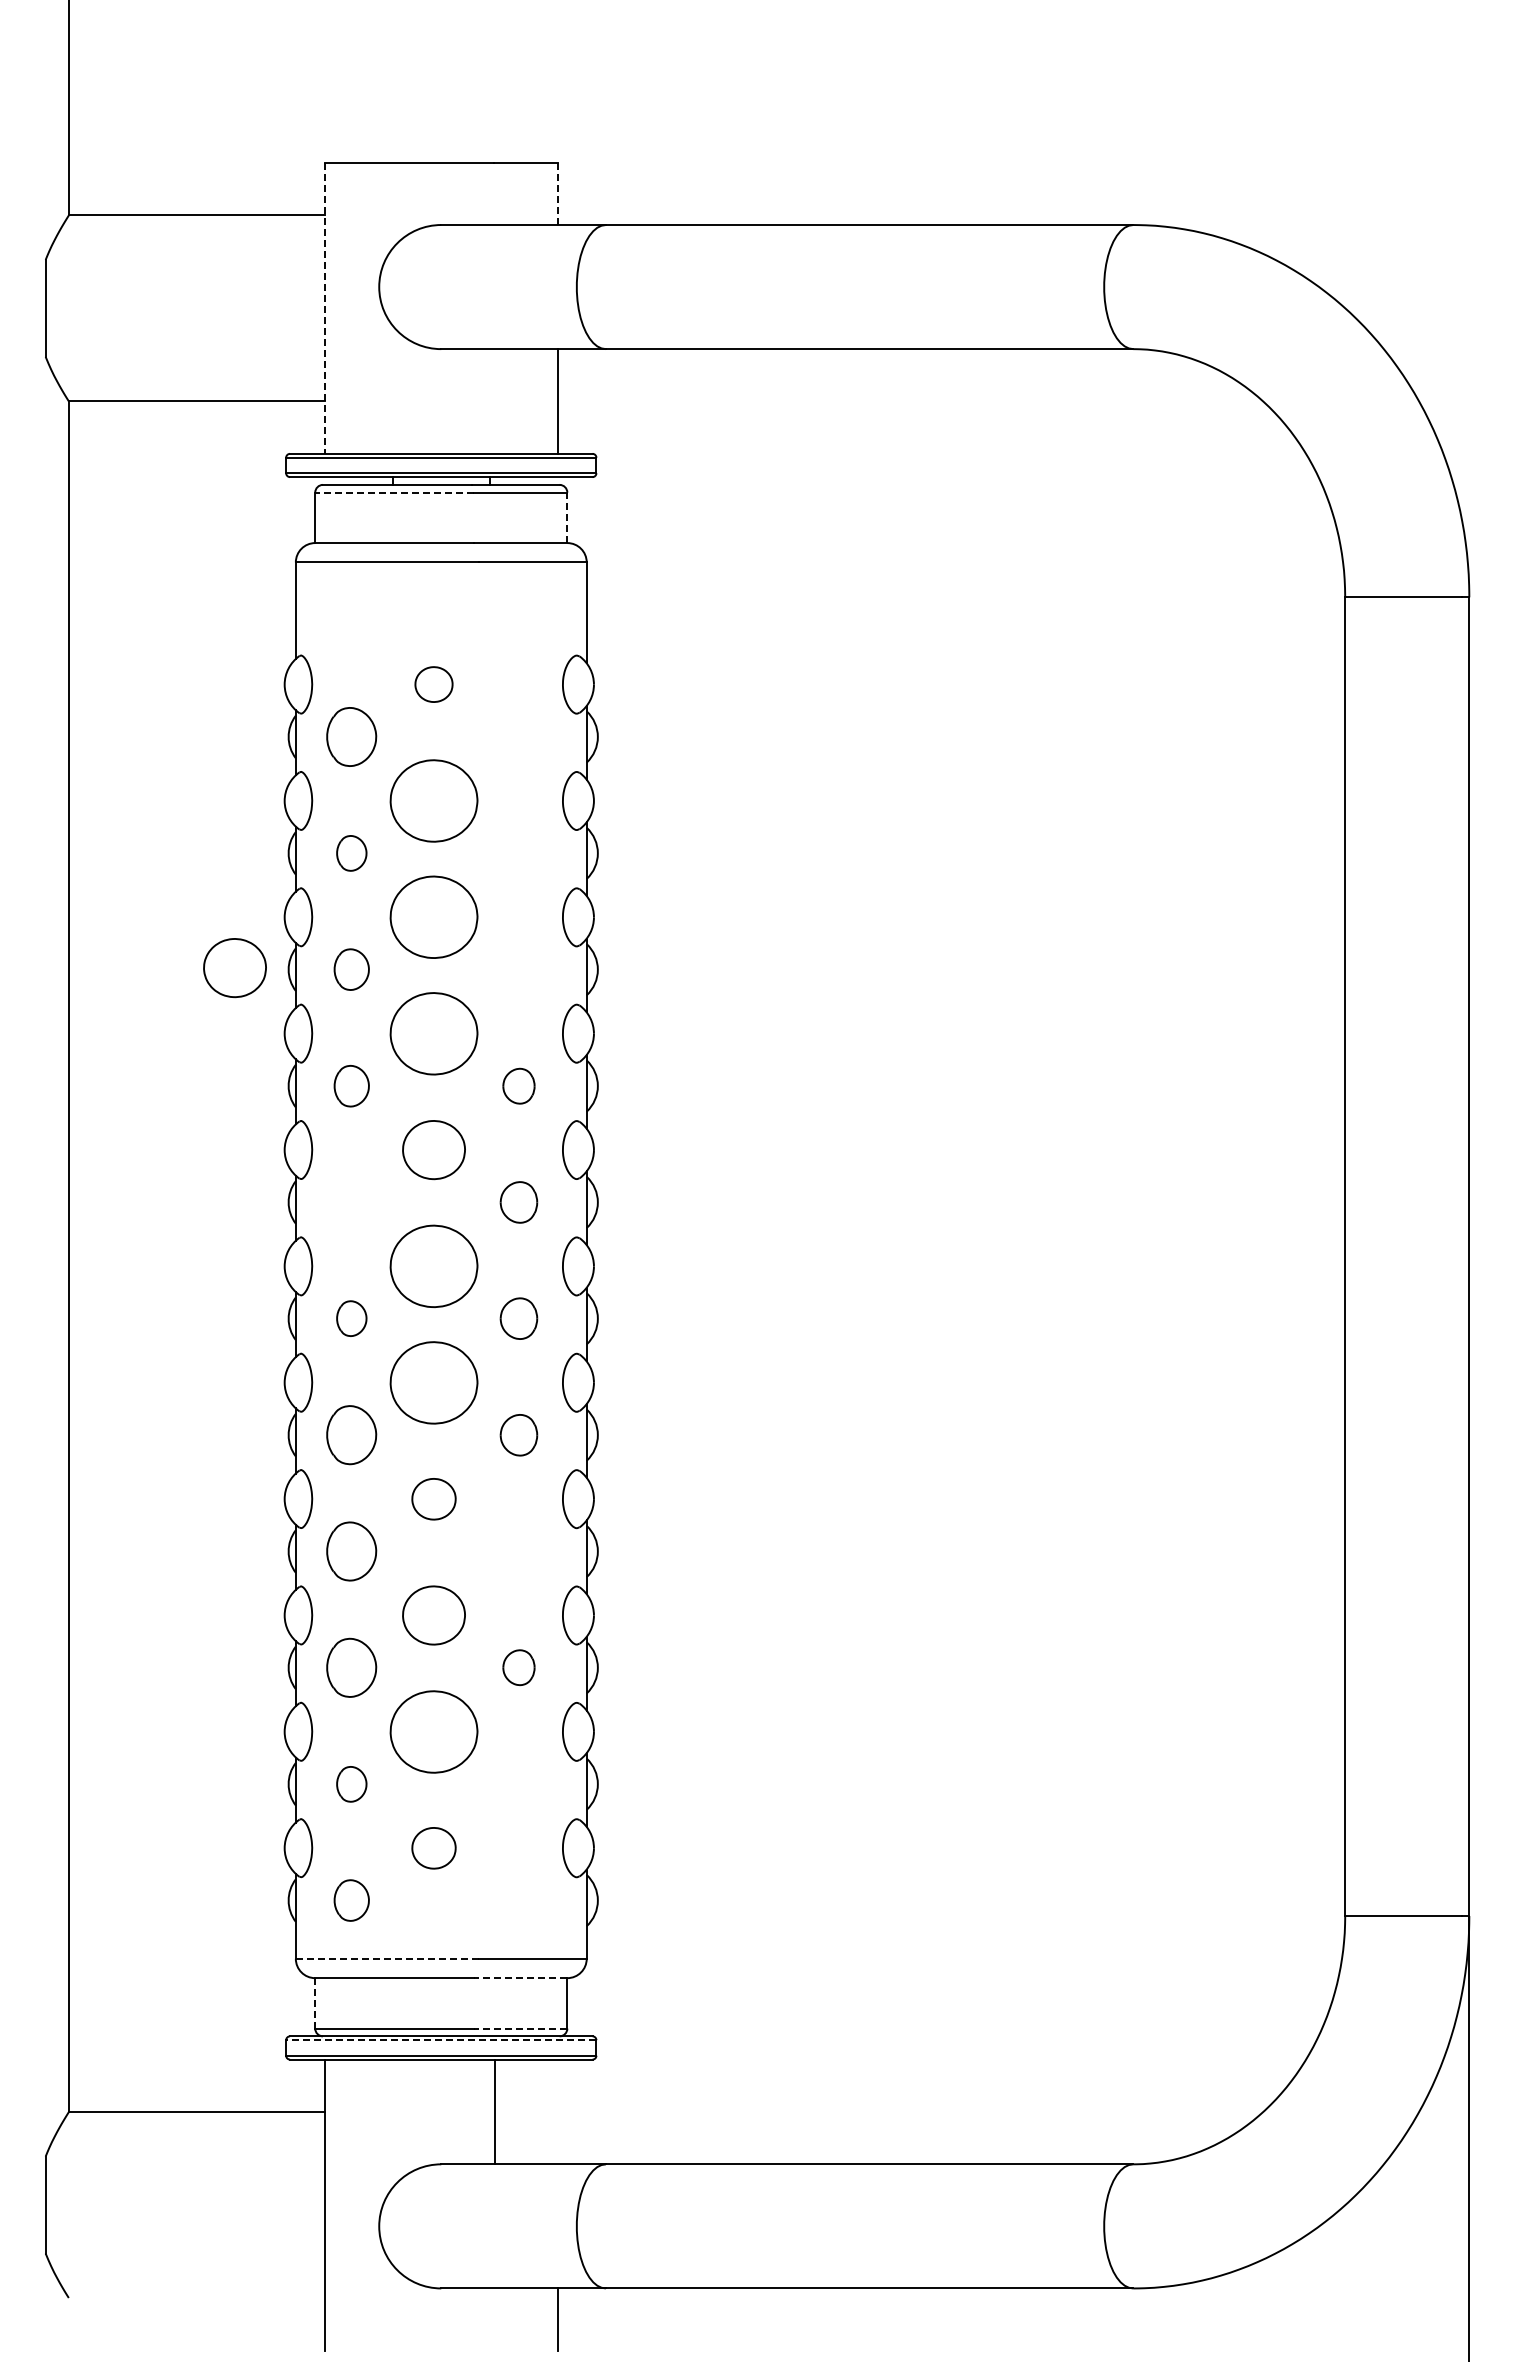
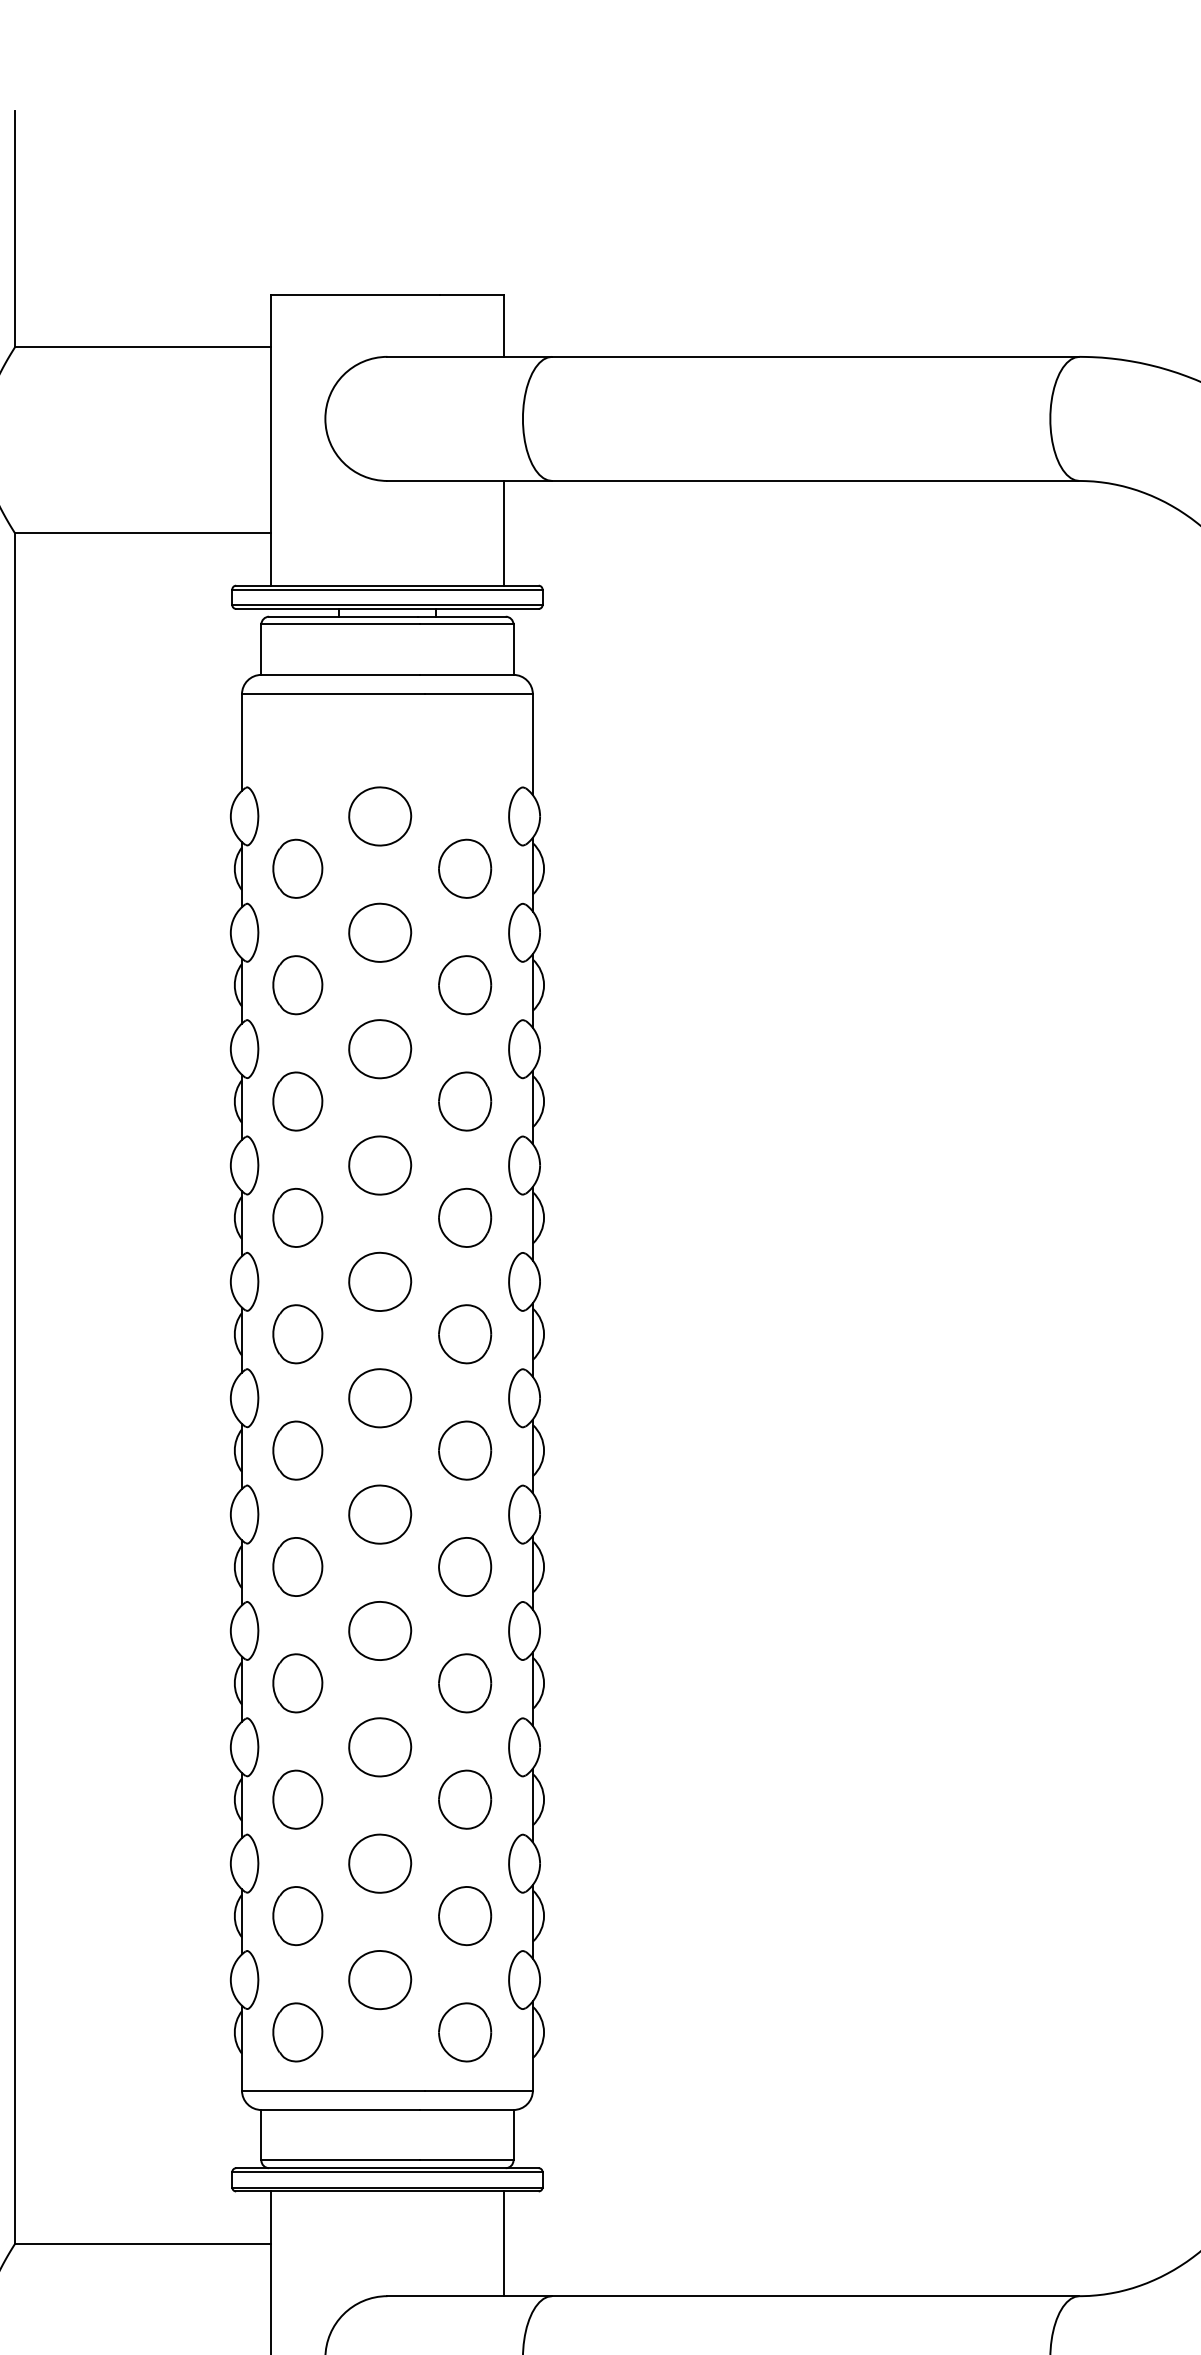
line: (557, 193) -> (503, 325), dashed -> solid
line: (324, 308) -> (270, 440), dashed -> solid
line: (394, 492) -> (340, 624), dashed -> solid
line: (567, 517) -> (513, 649), dashed -> solid
part: (433, 684) -> (379, 816), size x1.67
part: (518, 736) -> (464, 868), added
part: (433, 800) -> (379, 932), size x0.71
part: (351, 853) -> (297, 985), size x1.67
part: (518, 853) -> (464, 985), added
part: (433, 917) -> (379, 1049), size x0.71
part: (234, 968) -> (180, 1100), removed
part: (351, 969) -> (297, 1101), size x1.43
part: (518, 969) -> (464, 1101), added
part: (433, 1033) -> (379, 1165), size x0.71
part: (351, 1086) -> (297, 1218), size x1.43
part: (518, 1086) -> (464, 1218), size x1.67
part: (351, 1202) -> (297, 1334), added
part: (518, 1202) -> (464, 1334), size x1.43
part: (433, 1266) -> (379, 1398), size x0.71
part: (351, 1318) -> (297, 1450), size x1.67
part: (518, 1318) -> (464, 1450), size x1.43
part: (433, 1382) -> (379, 1514), size x0.71
part: (518, 1435) -> (464, 1567), size x1.43
part: (433, 1499) -> (379, 1631), size x1.43
part: (518, 1551) -> (464, 1683), added
part: (518, 1667) -> (464, 1799), size x1.67
part: (433, 1731) -> (379, 1863), size x0.71
part: (351, 1784) -> (297, 1916), size x1.67
part: (518, 1784) -> (464, 1916), added
part: (433, 1848) -> (379, 1980), size x1.43
part: (351, 1900) -> (297, 2032), size x1.43
part: (518, 1900) -> (464, 2032), added
line: (387, 1958) -> (333, 2090), dashed -> solid
line: (520, 1978) -> (466, 2110), dashed -> solid
line: (315, 2003) -> (261, 2135), dashed -> solid
line: (520, 2028) -> (466, 2160), dashed -> solid
line: (440, 2040) -> (386, 2172), dashed -> solid
line: (494, 2111) -> (503, 2243), moved

